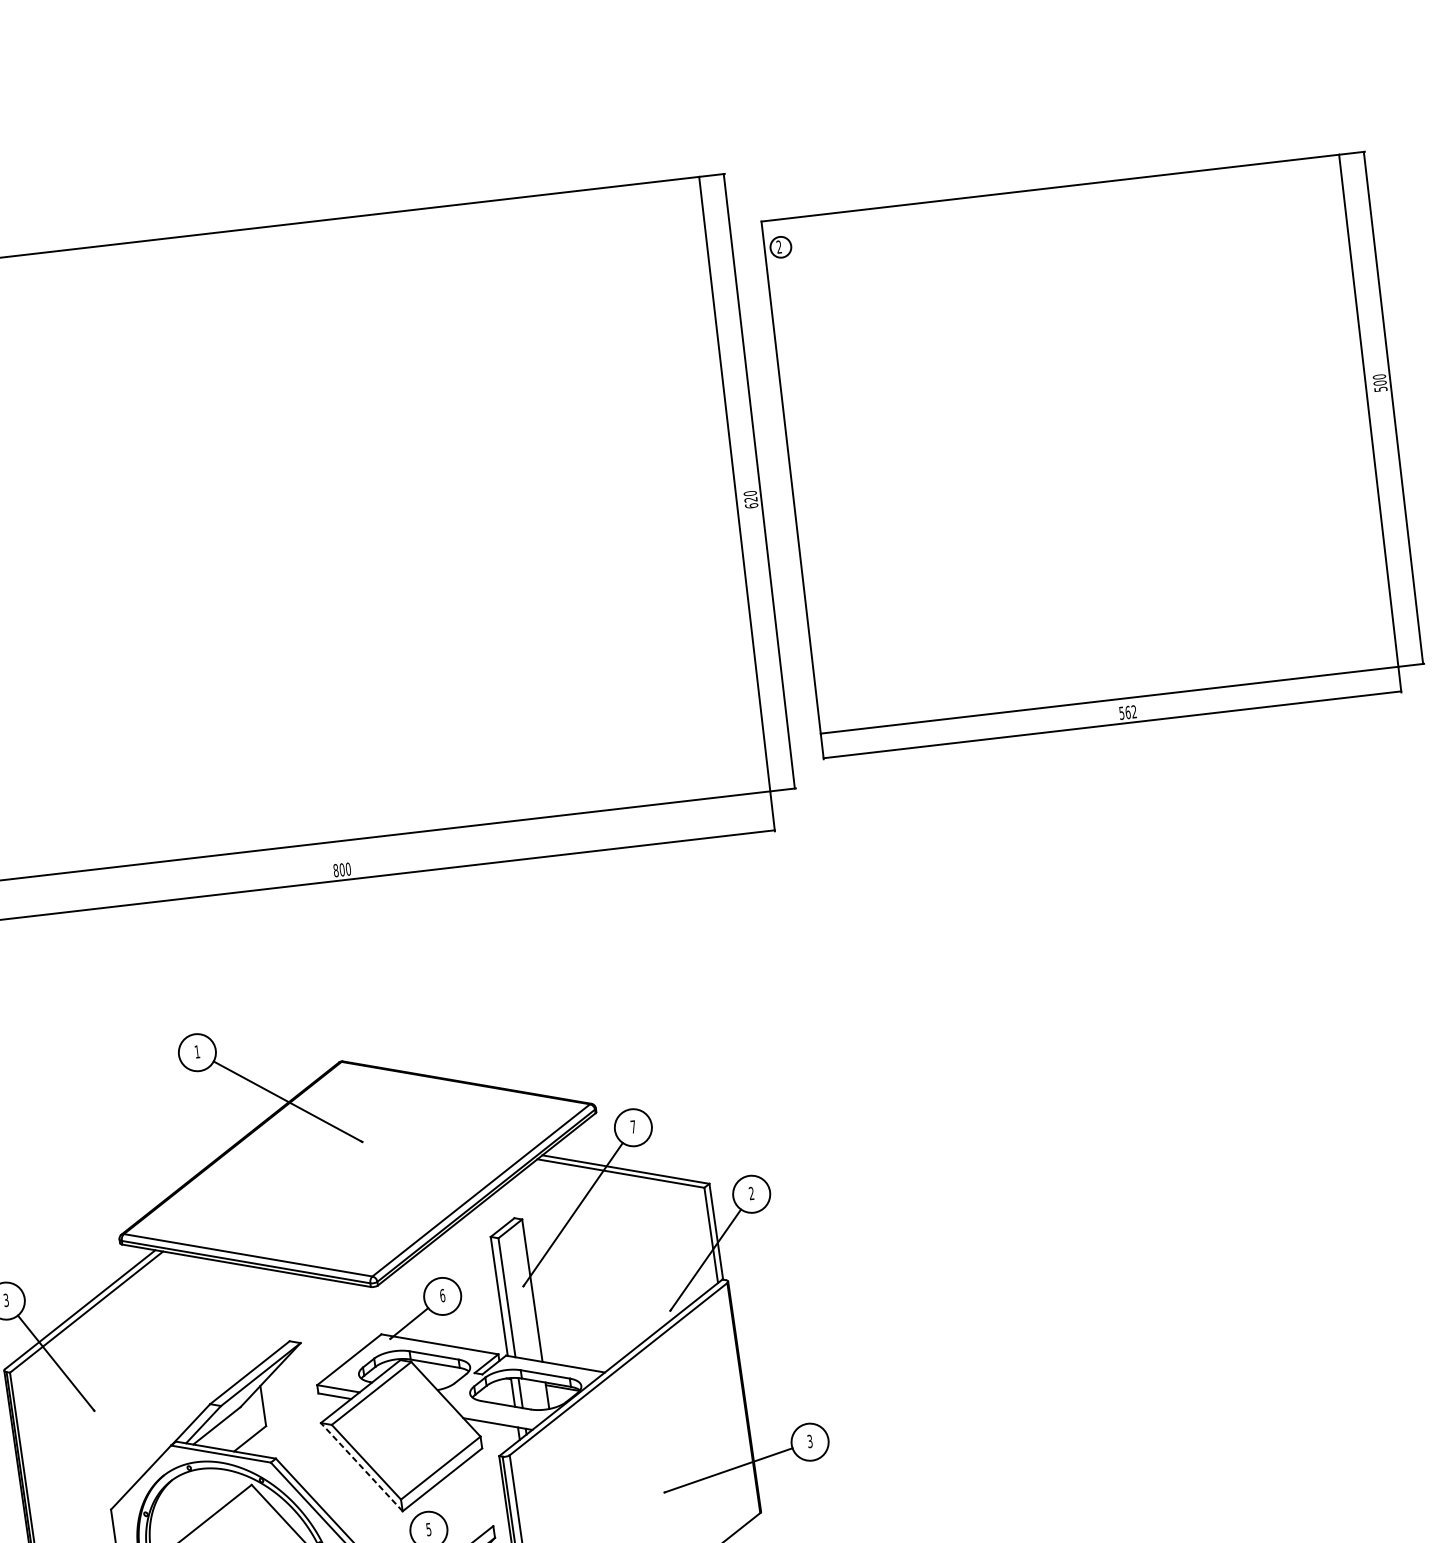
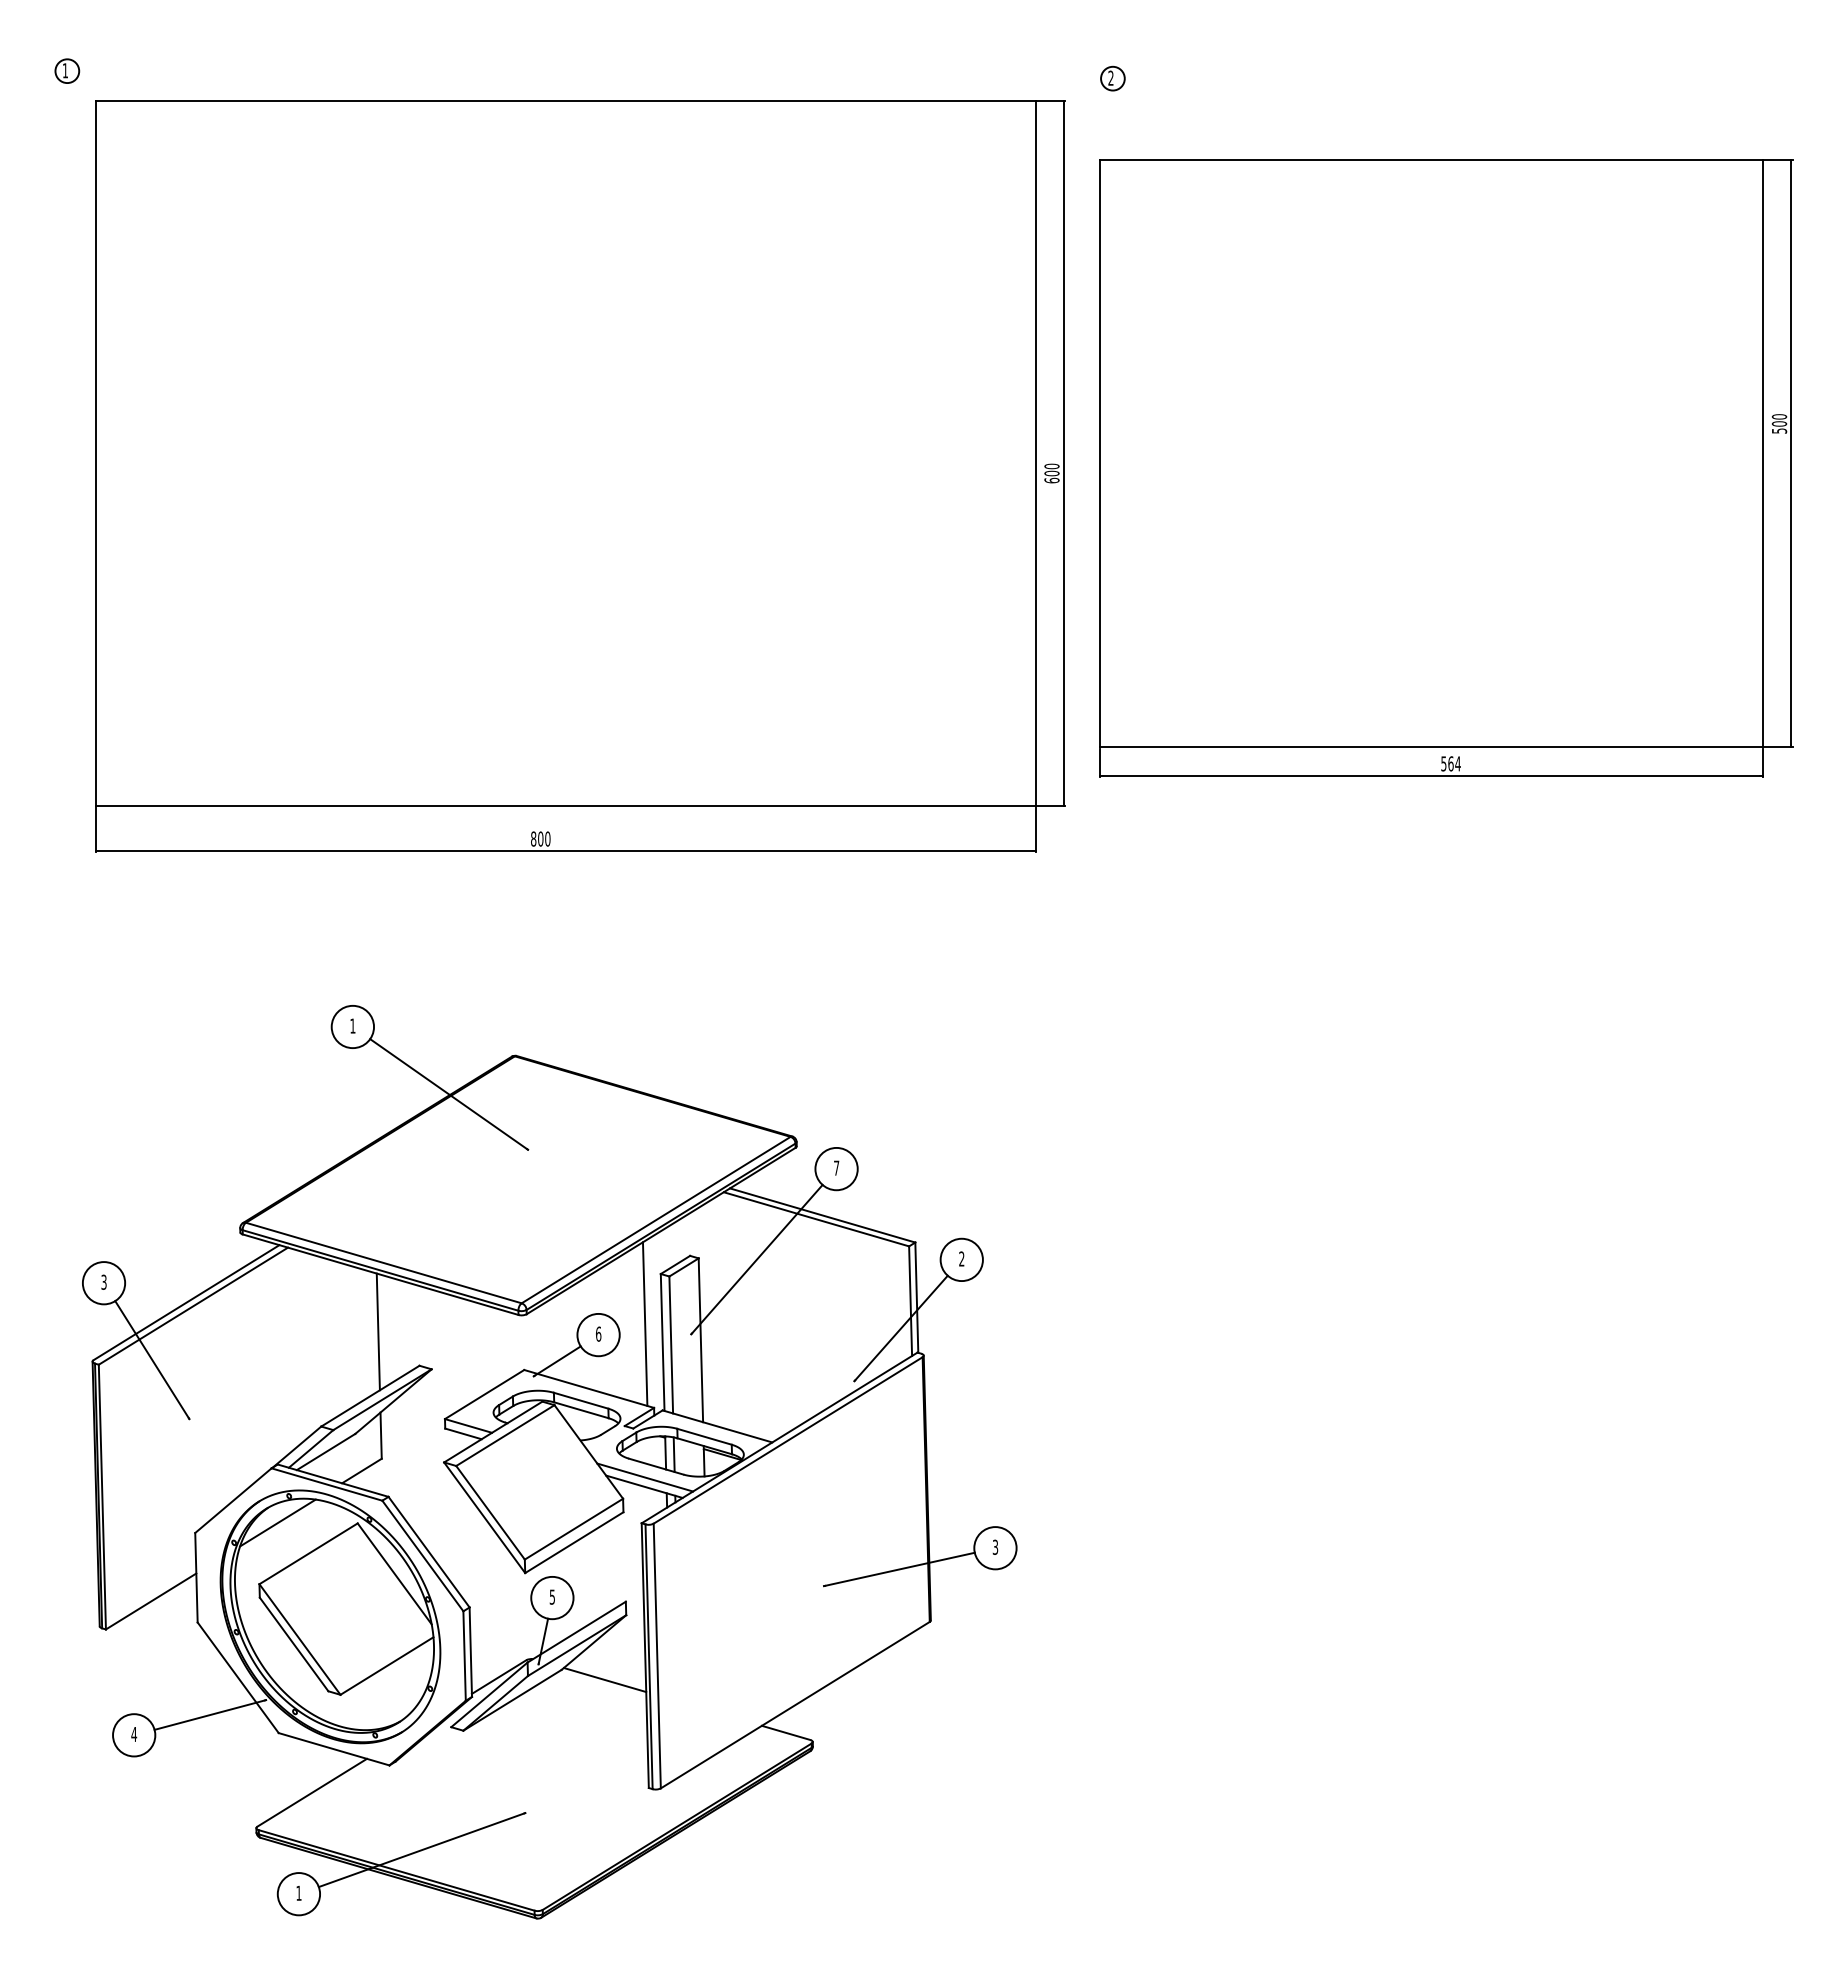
part: (780, 247) -> (1112, 78), moved
text: (750, 499) -> (1051, 473), 620 -> 600
text: (1133, 711) -> (1457, 763), 562 -> 564
line: (481, 1281) -> (644, 1323), added
line: (249, 1315) -> (377, 1331), added
line: (497, 1415) -> (645, 1477), added
line: (361, 1466) -> (484, 1517), dashed -> solid
line: (181, 1492) -> (277, 1522), added

